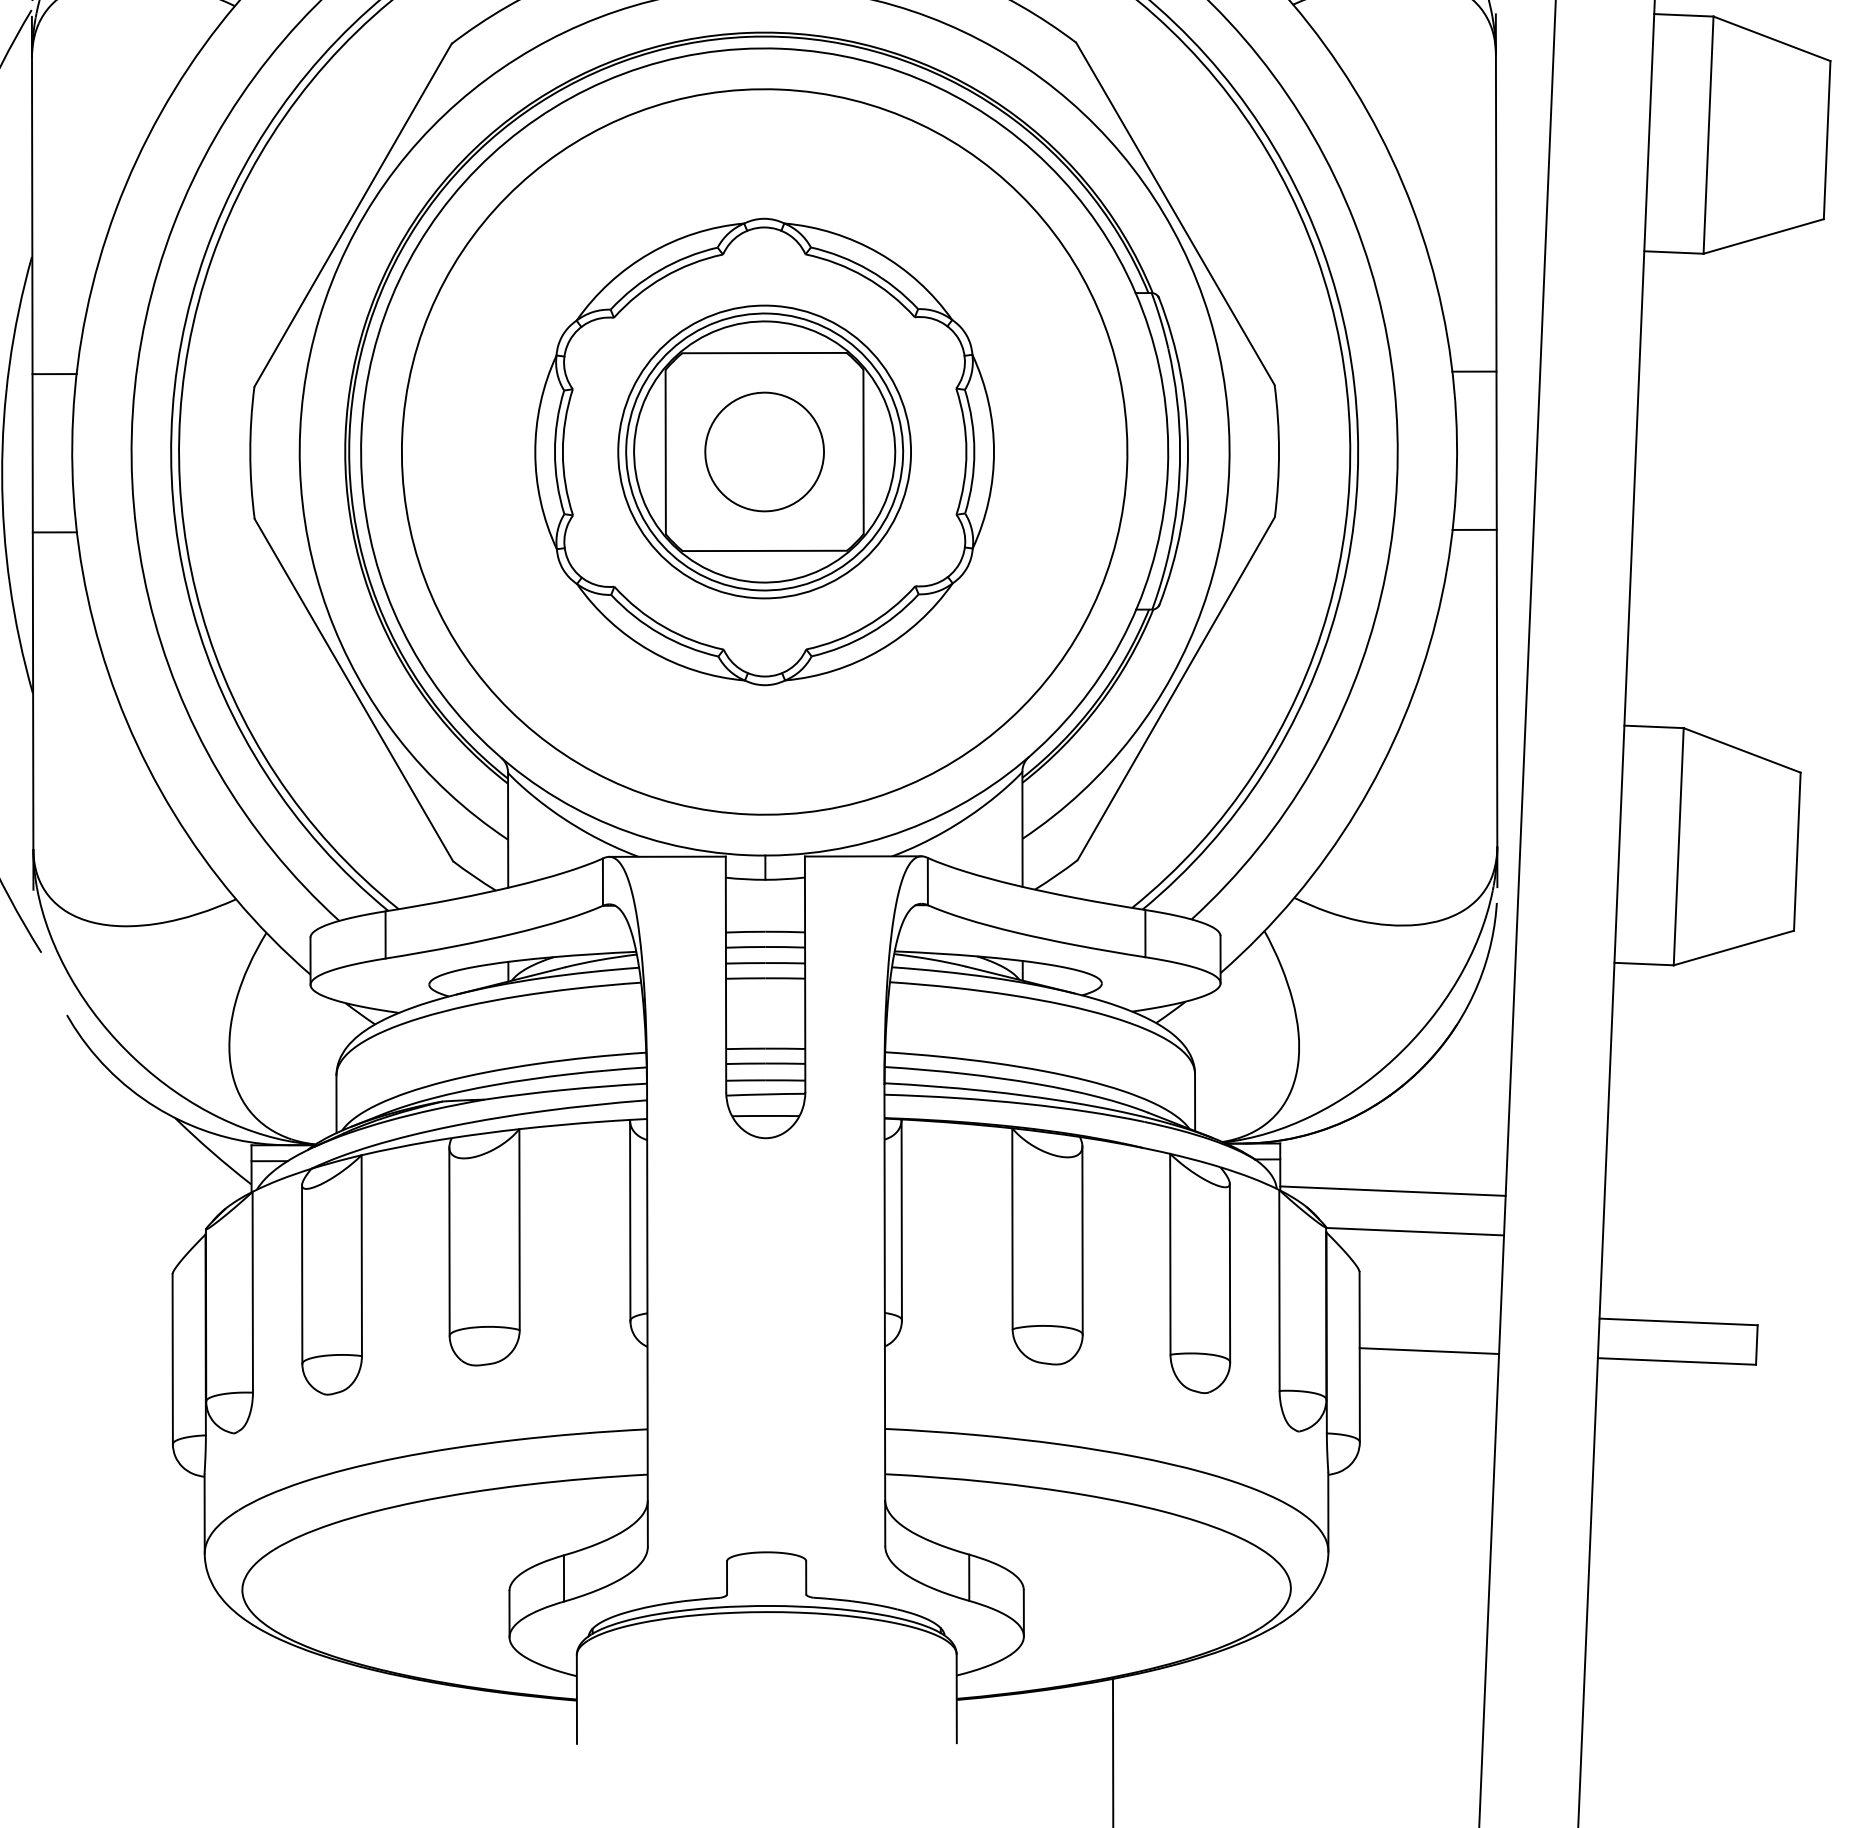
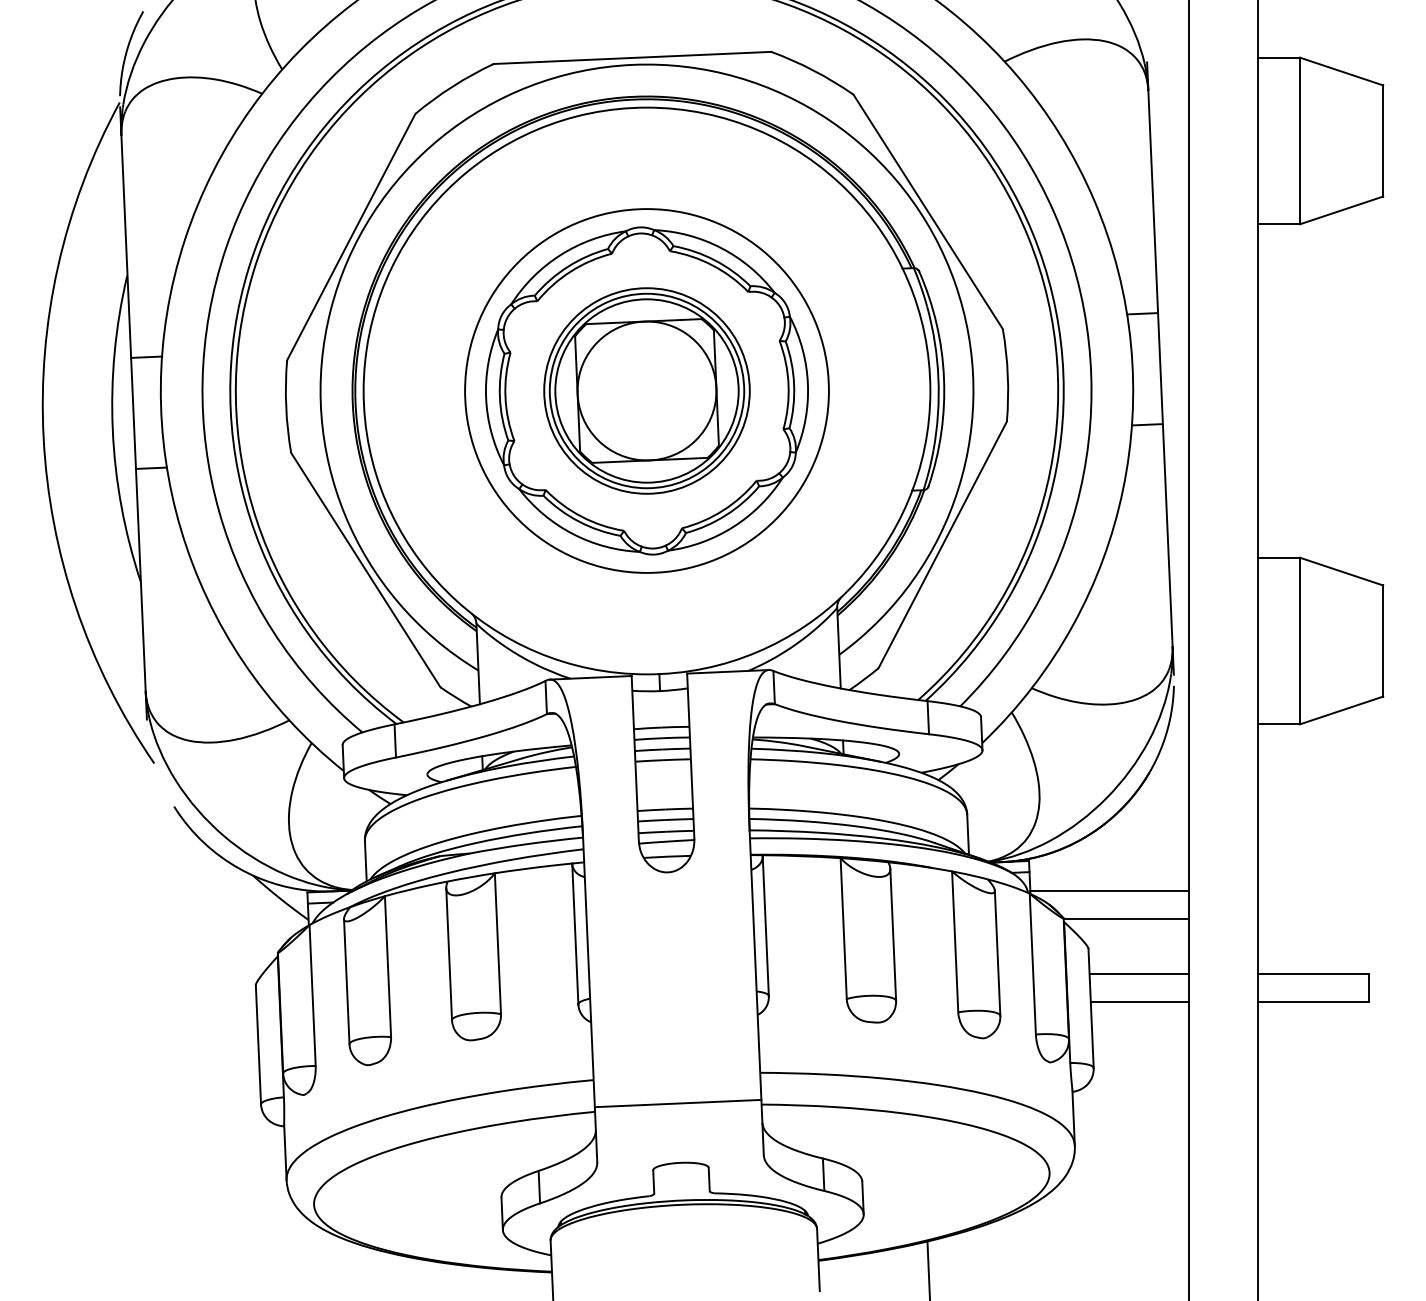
circle: (763, 451) -> (646, 390), size x0.71
circle: (763, 451) -> (646, 390), size x1.67
line: (1429, 1311) -> (1138, 974), added
line: (765, 1467) -> (677, 1103), added

